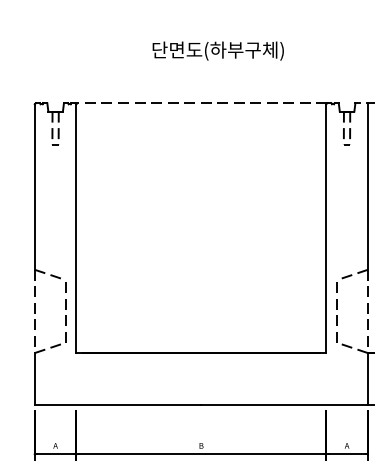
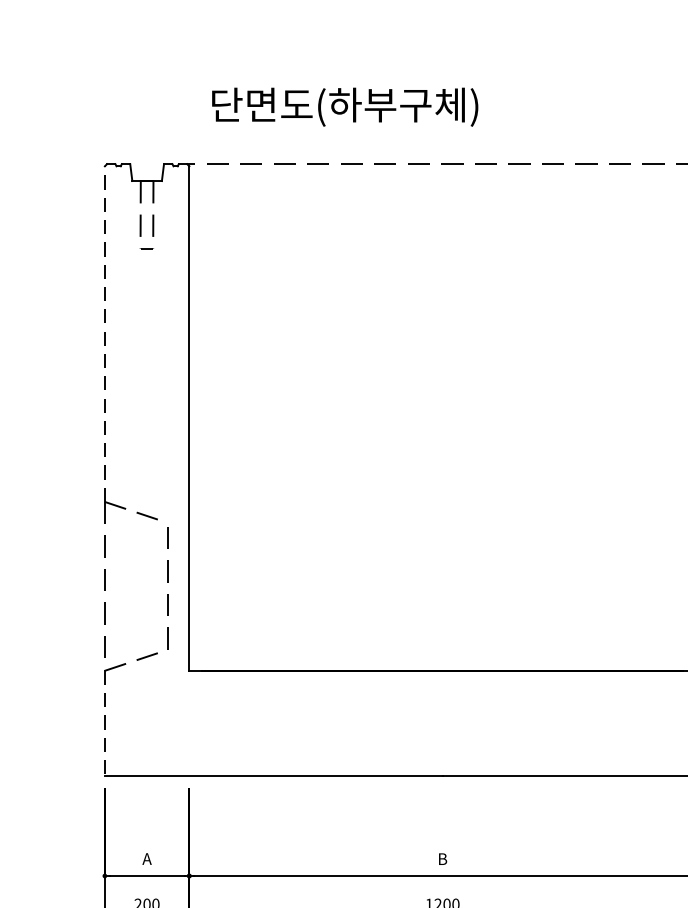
text: (217, 50) -> (343, 105), moved
line: (34, 187) -> (104, 335), solid -> dashed
line: (34, 379) -> (104, 724), solid -> dashed

